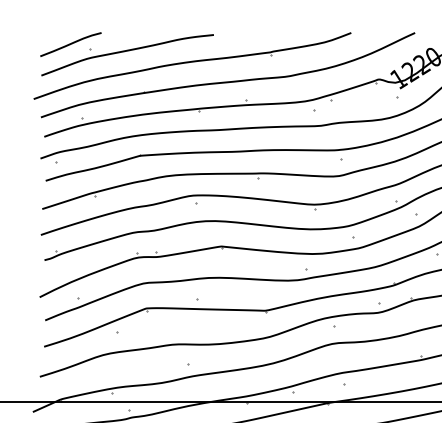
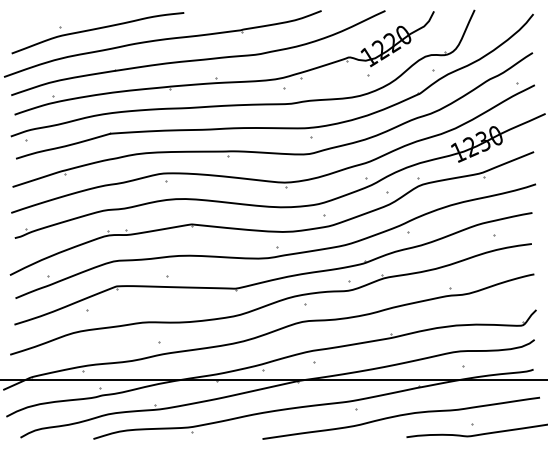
curve: (70, 44) -> (40, 22), removed

